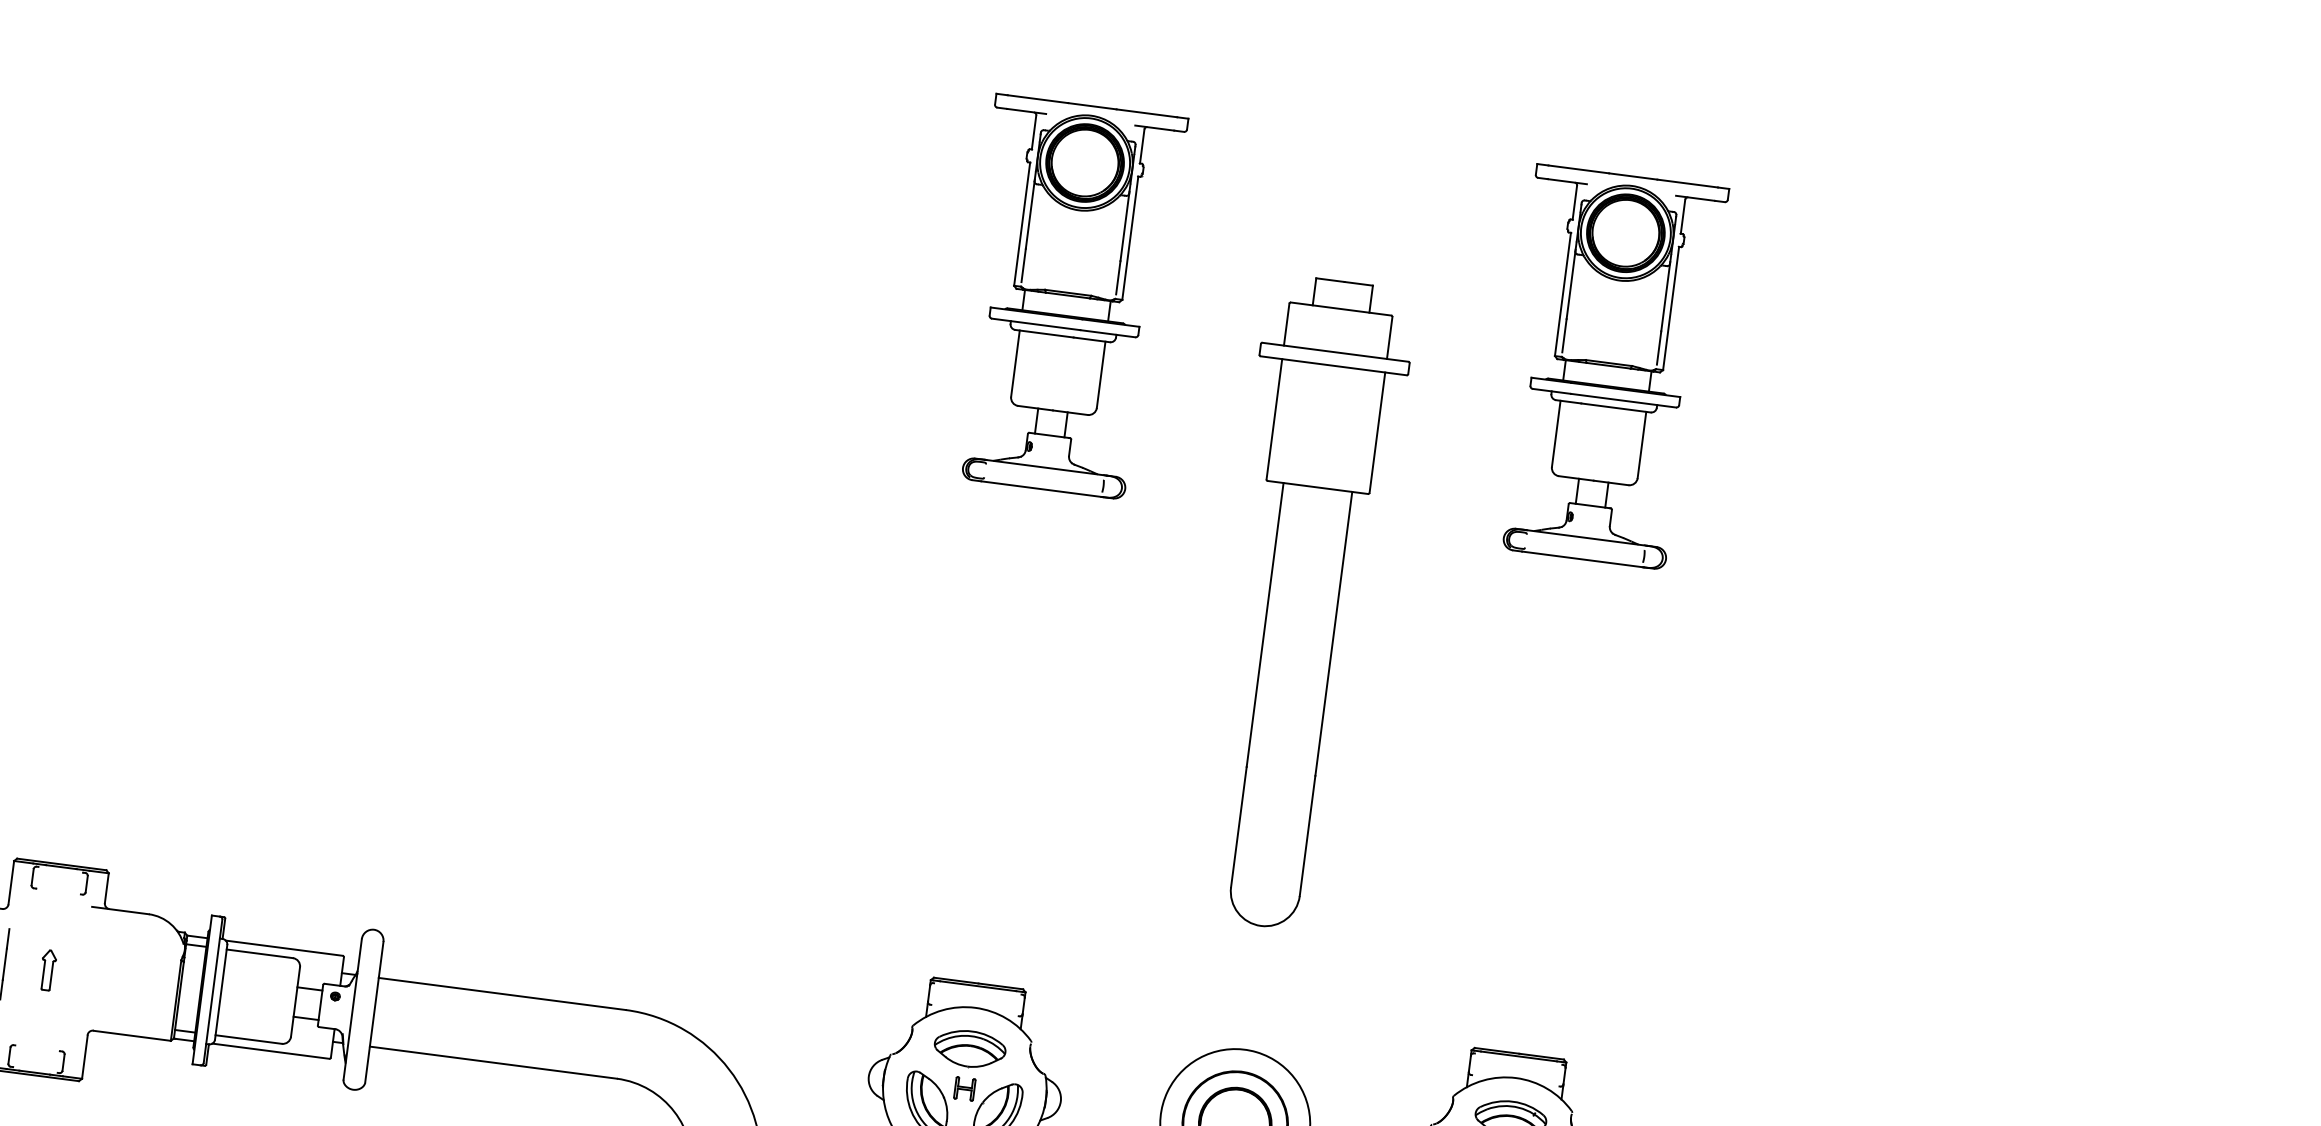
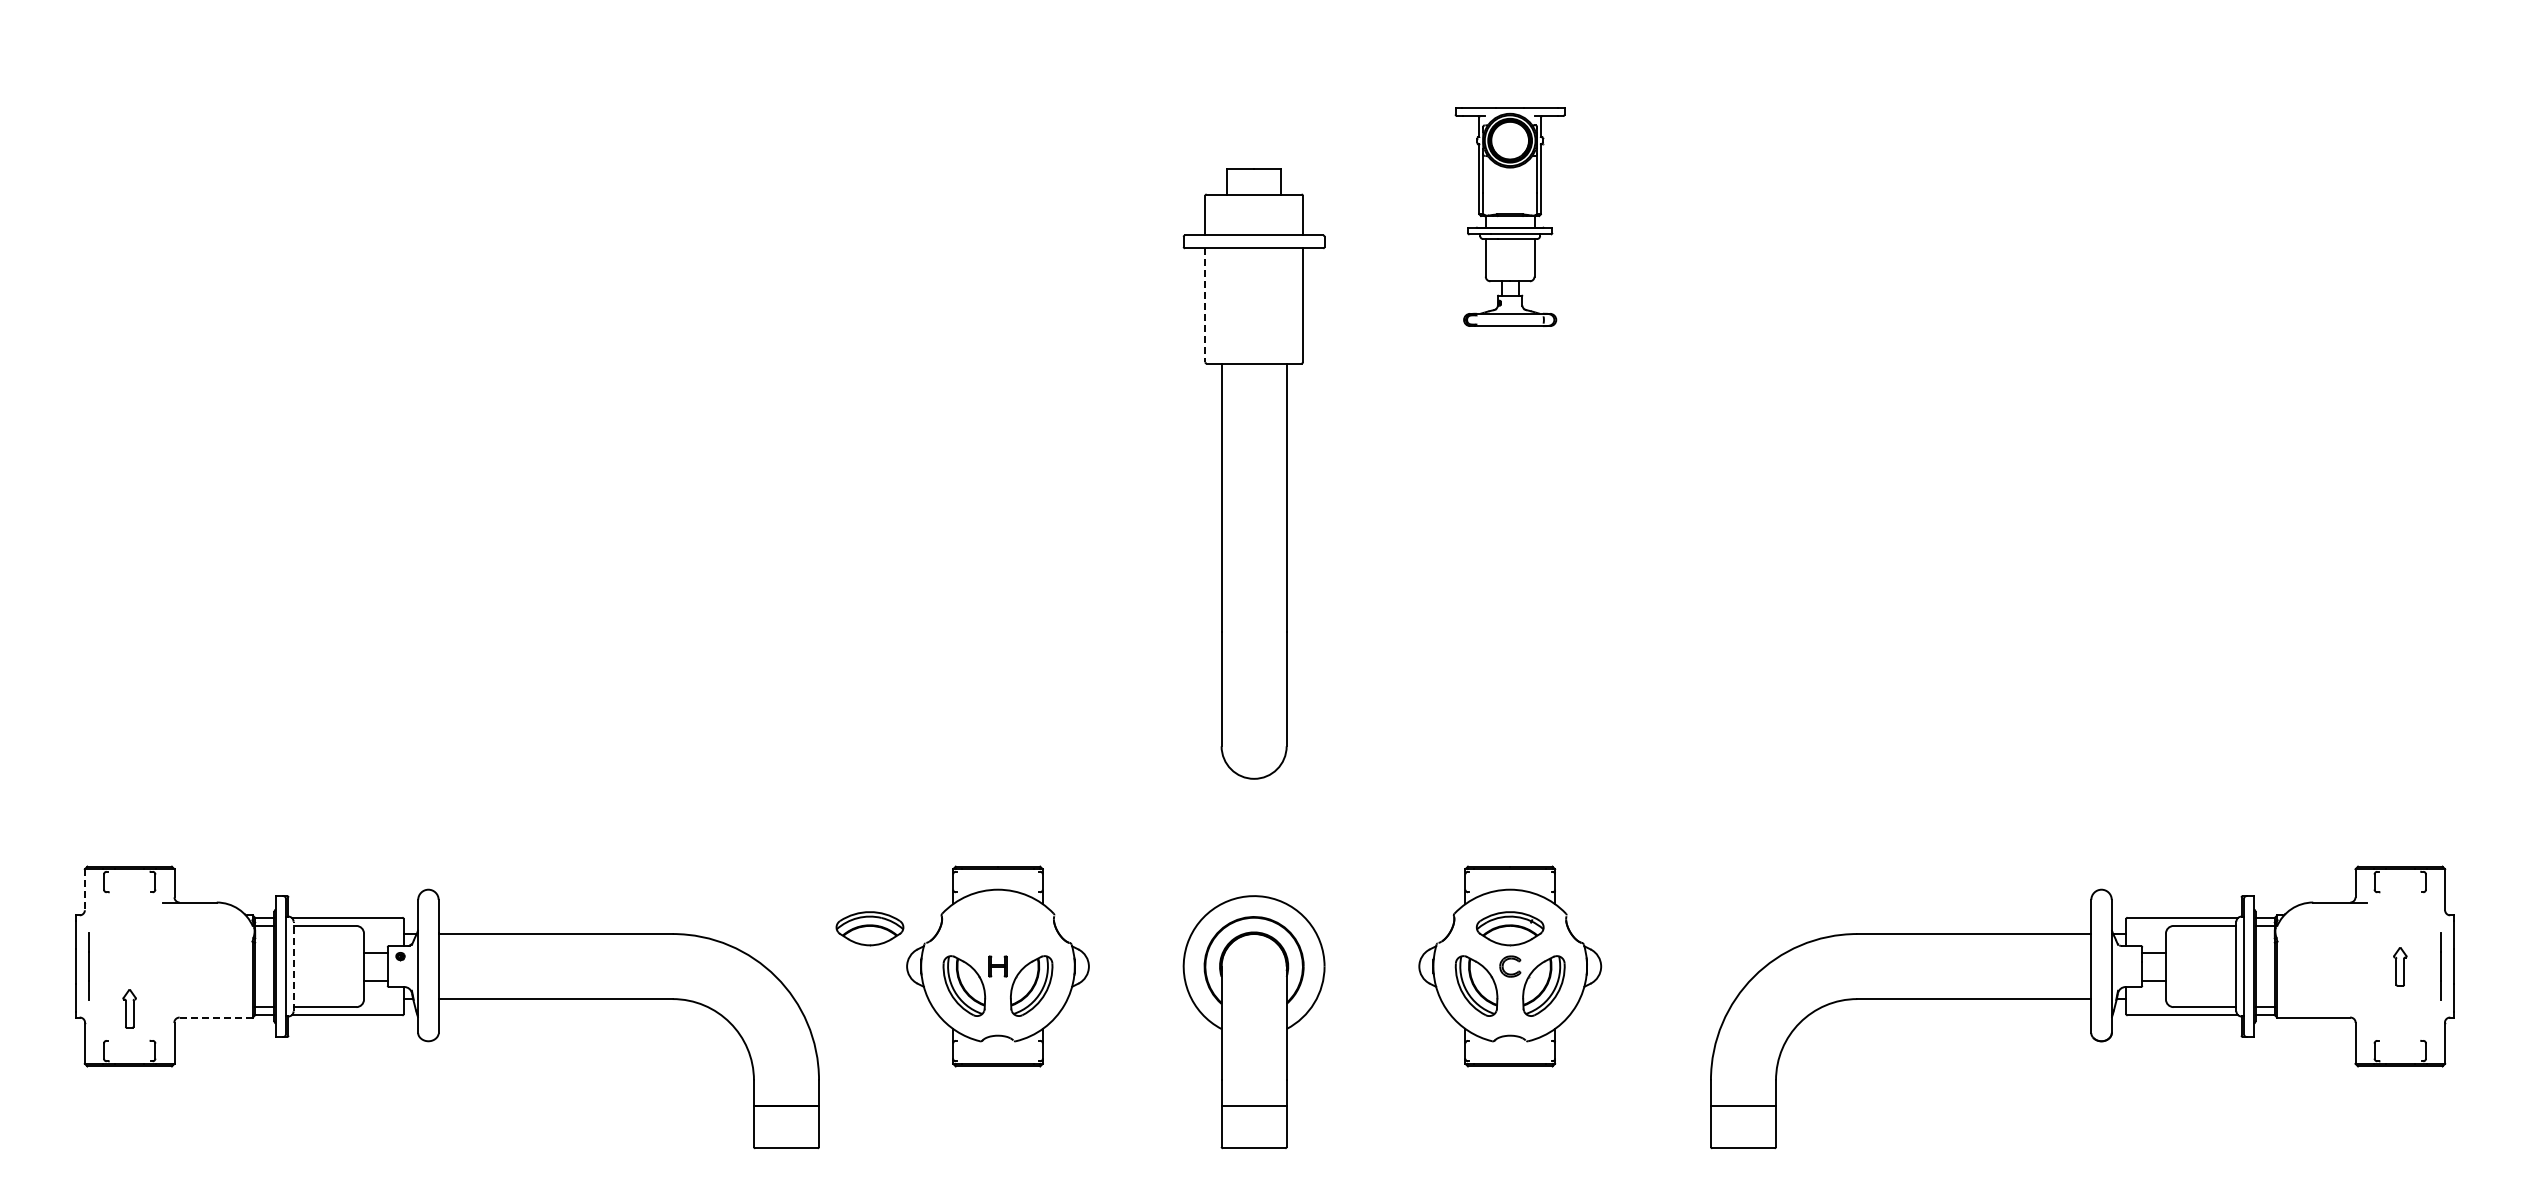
part: (1067, 298) -> (997, 217), removed
part: (1607, 368) -> (1509, 217), size x0.6
line: (1274, 419) -> (1205, 305), solid -> dashed
line: (10, 882) -> (84, 889), solid -> dashed
part: (47, 969) -> (129, 1008), moved
line: (221, 992) -> (293, 966), solid -> dashed
line: (132, 1035) -> (216, 1017), solid -> dashed
part: (969, 1048) -> (869, 928), moved

